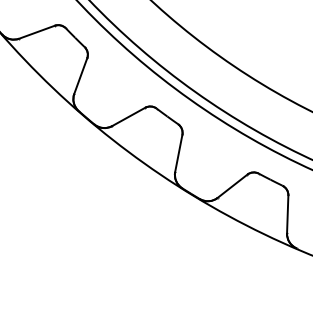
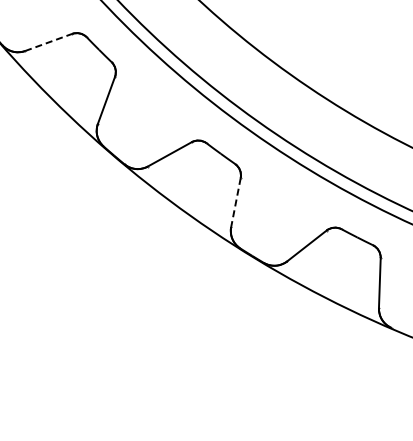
line: (37, 32) -> (49, 42), solid -> dashed
line: (178, 153) -> (235, 202), solid -> dashed

